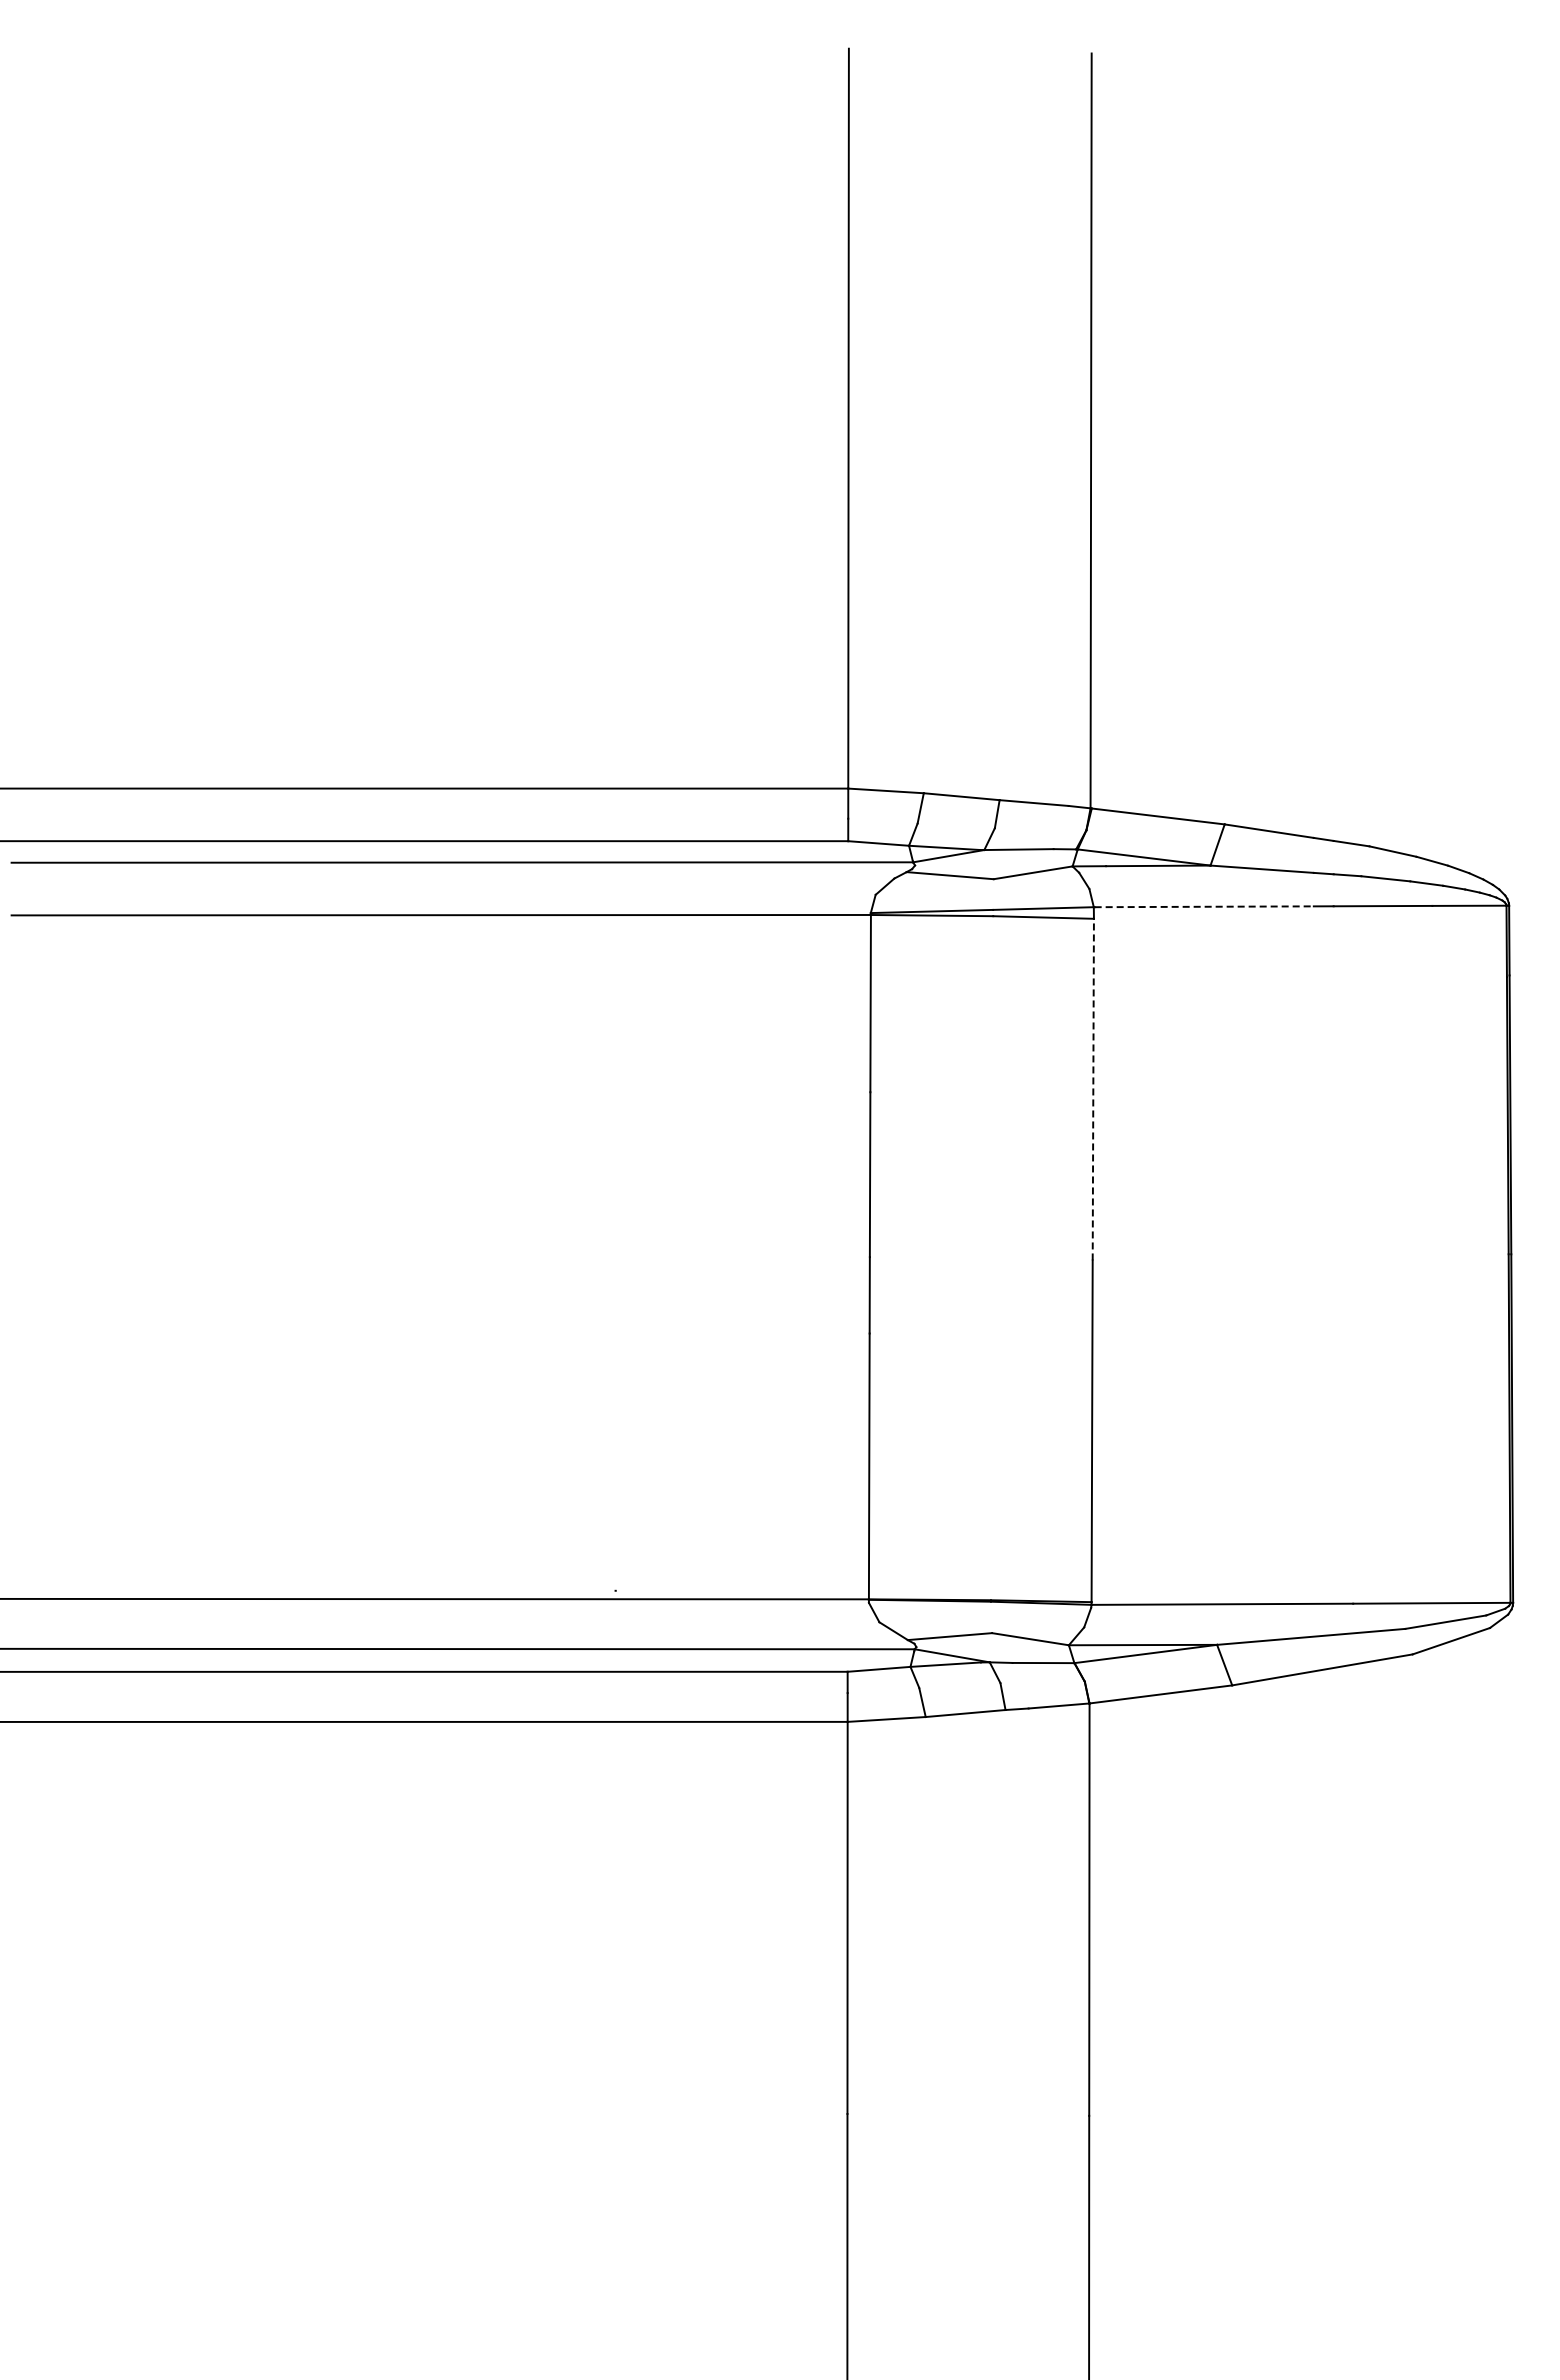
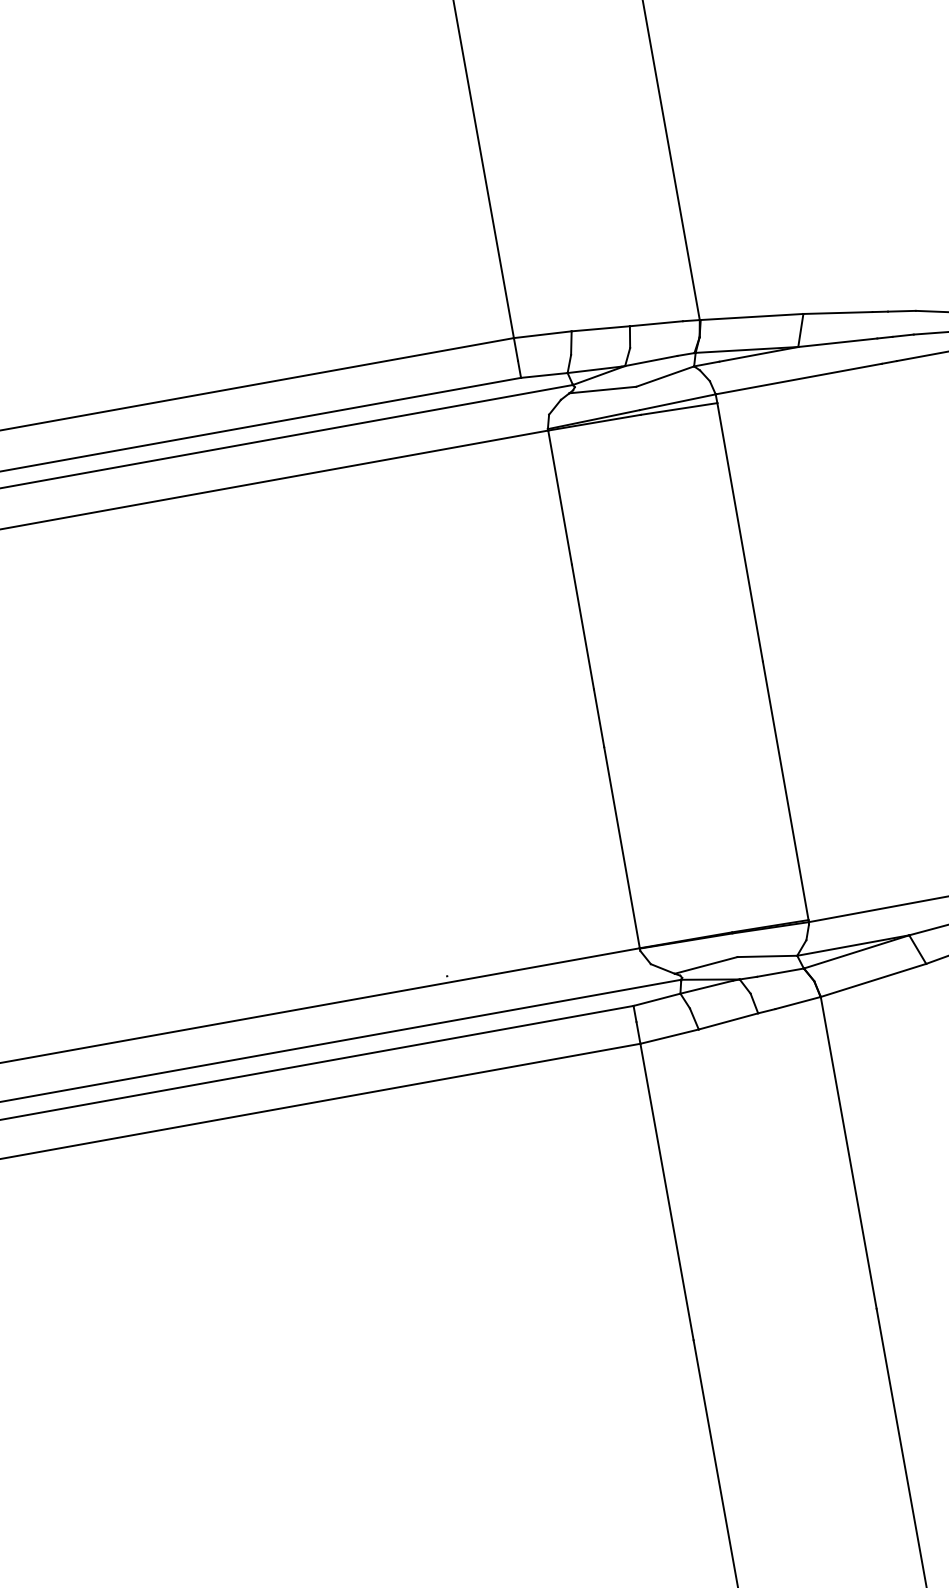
line: (1204, 906) -> (799, 378), dashed -> solid
line: (1093, 1089) -> (740, 532), dashed -> solid

